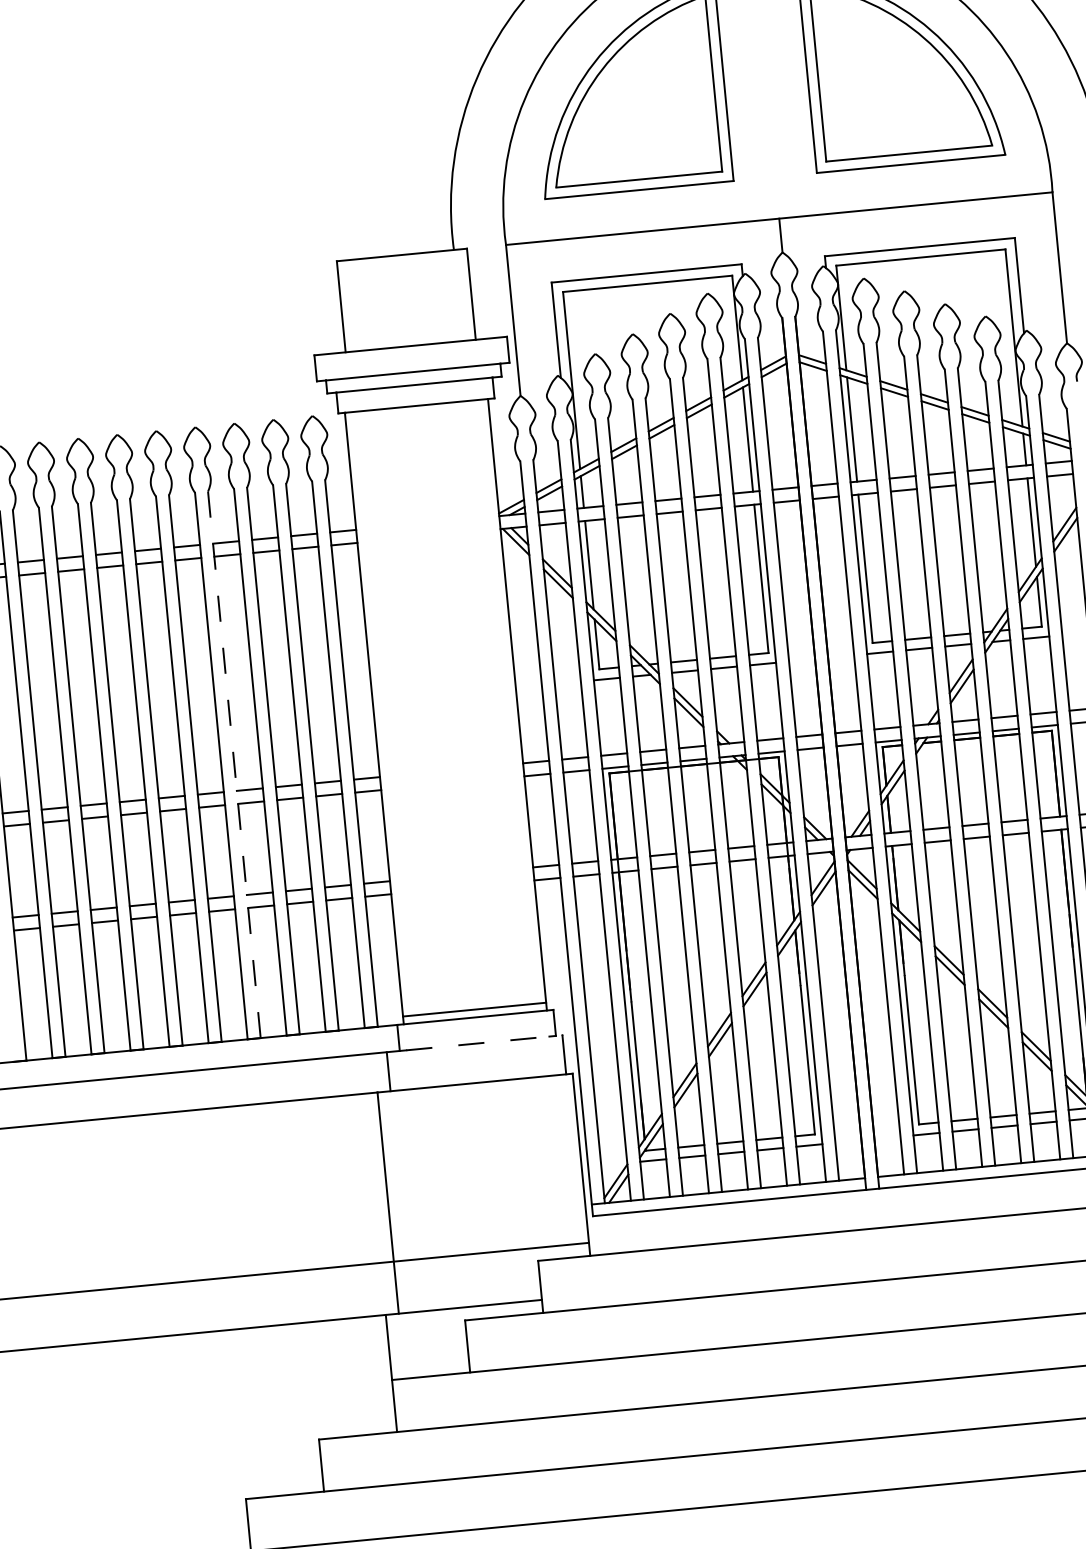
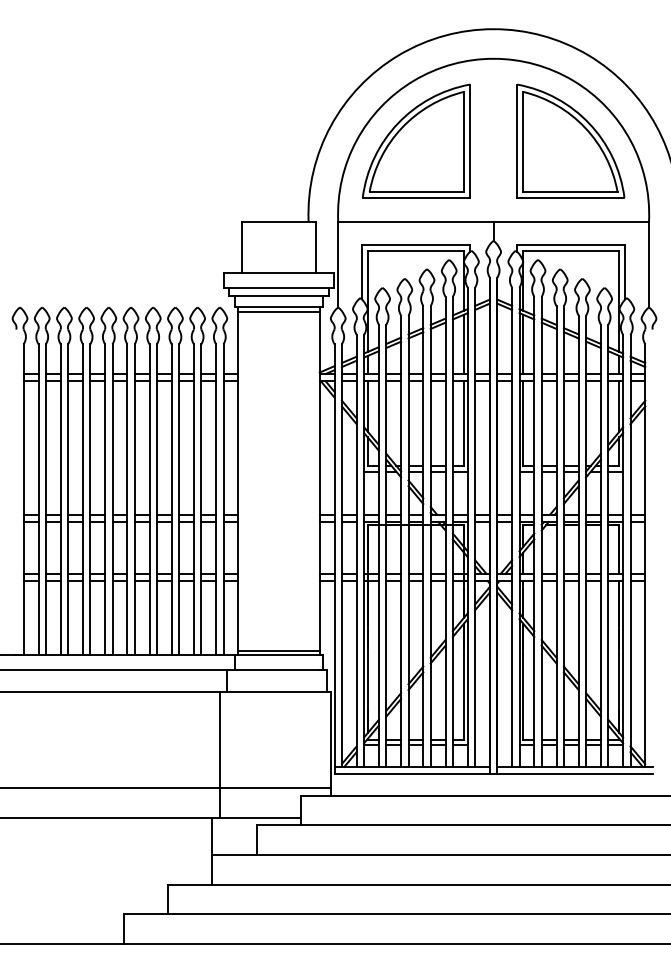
line: (416, 413) -> (278, 311), added
line: (233, 764) -> (156, 499), dashed -> solid
line: (485, 1043) -> (283, 670), dashed -> solid

